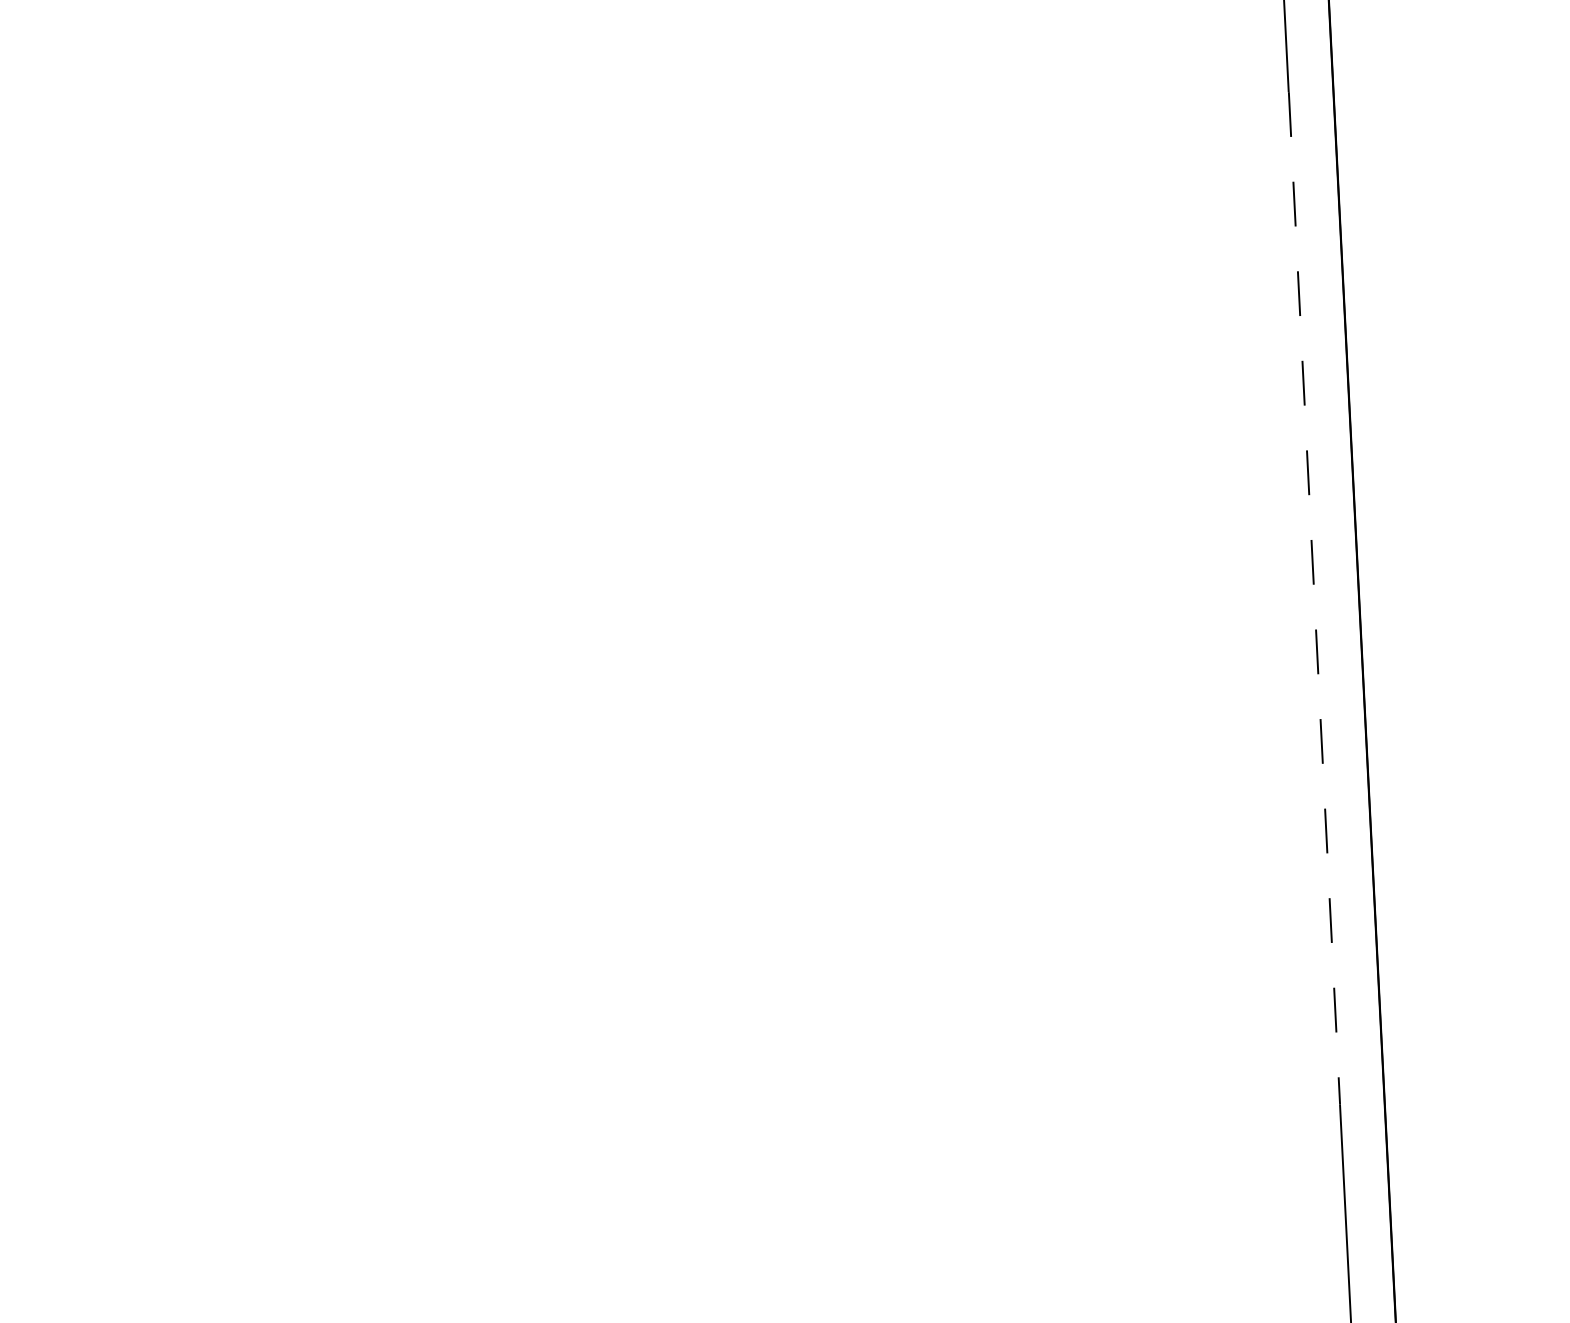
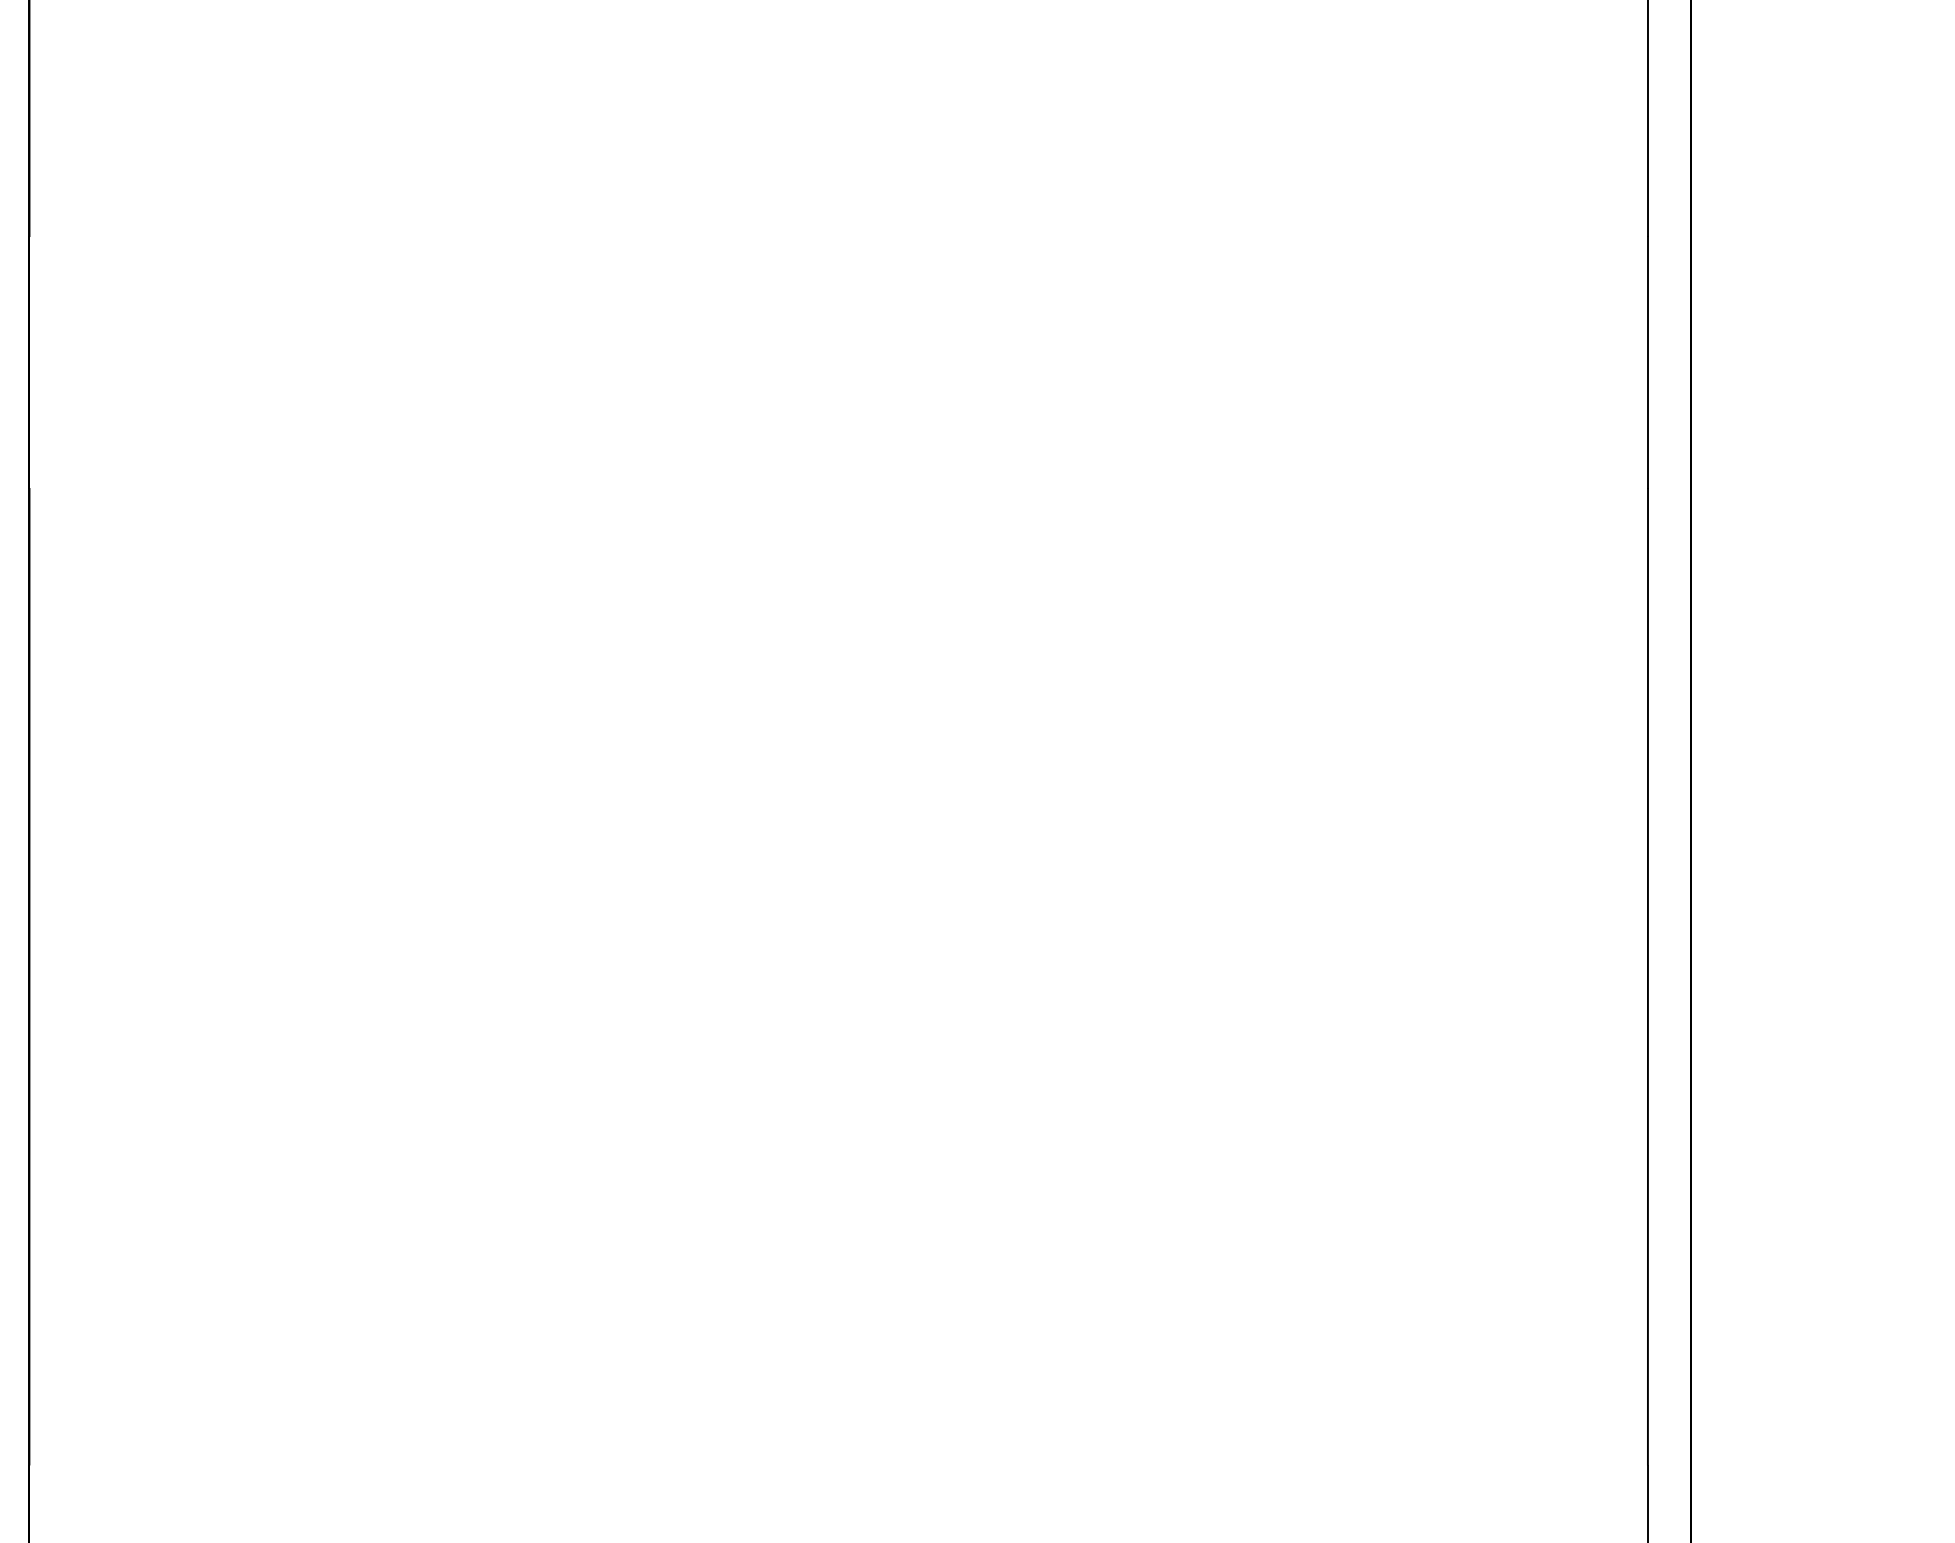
line: (1313, 597) -> (1647, 976), dashed -> solid

